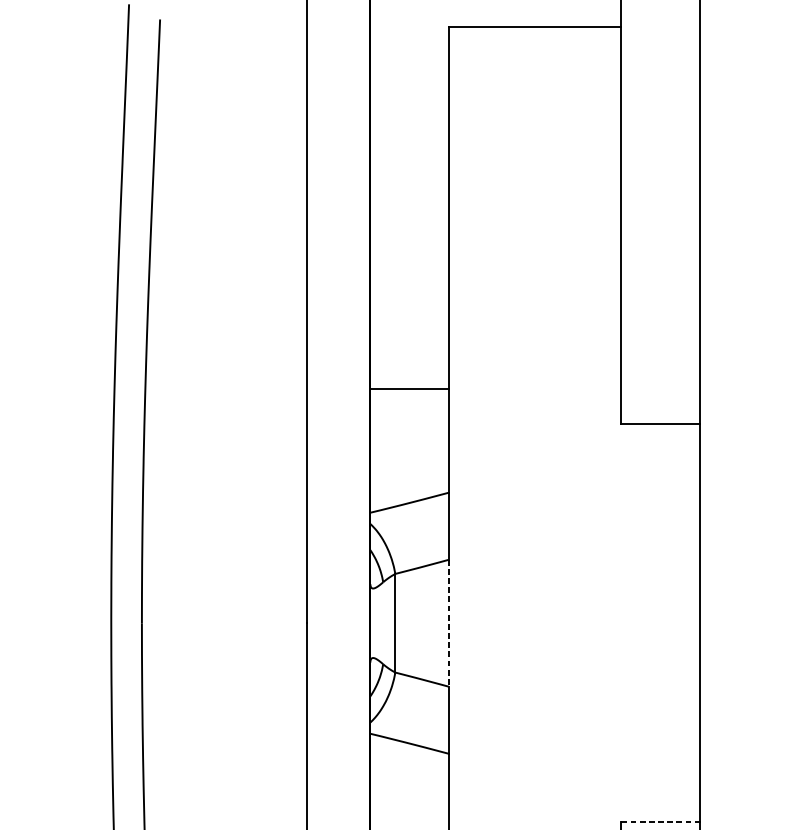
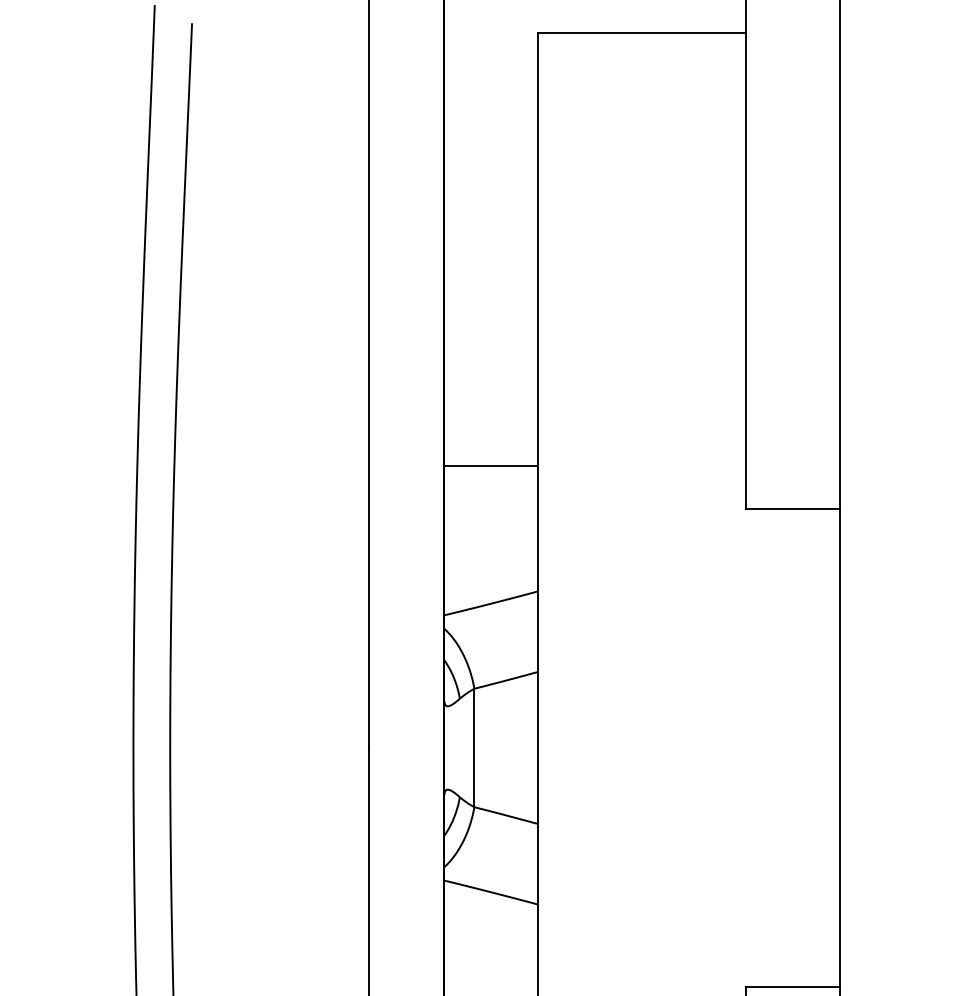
line: (448, 623) -> (538, 748), dashed -> solid
line: (661, 821) -> (793, 986), dashed -> solid

